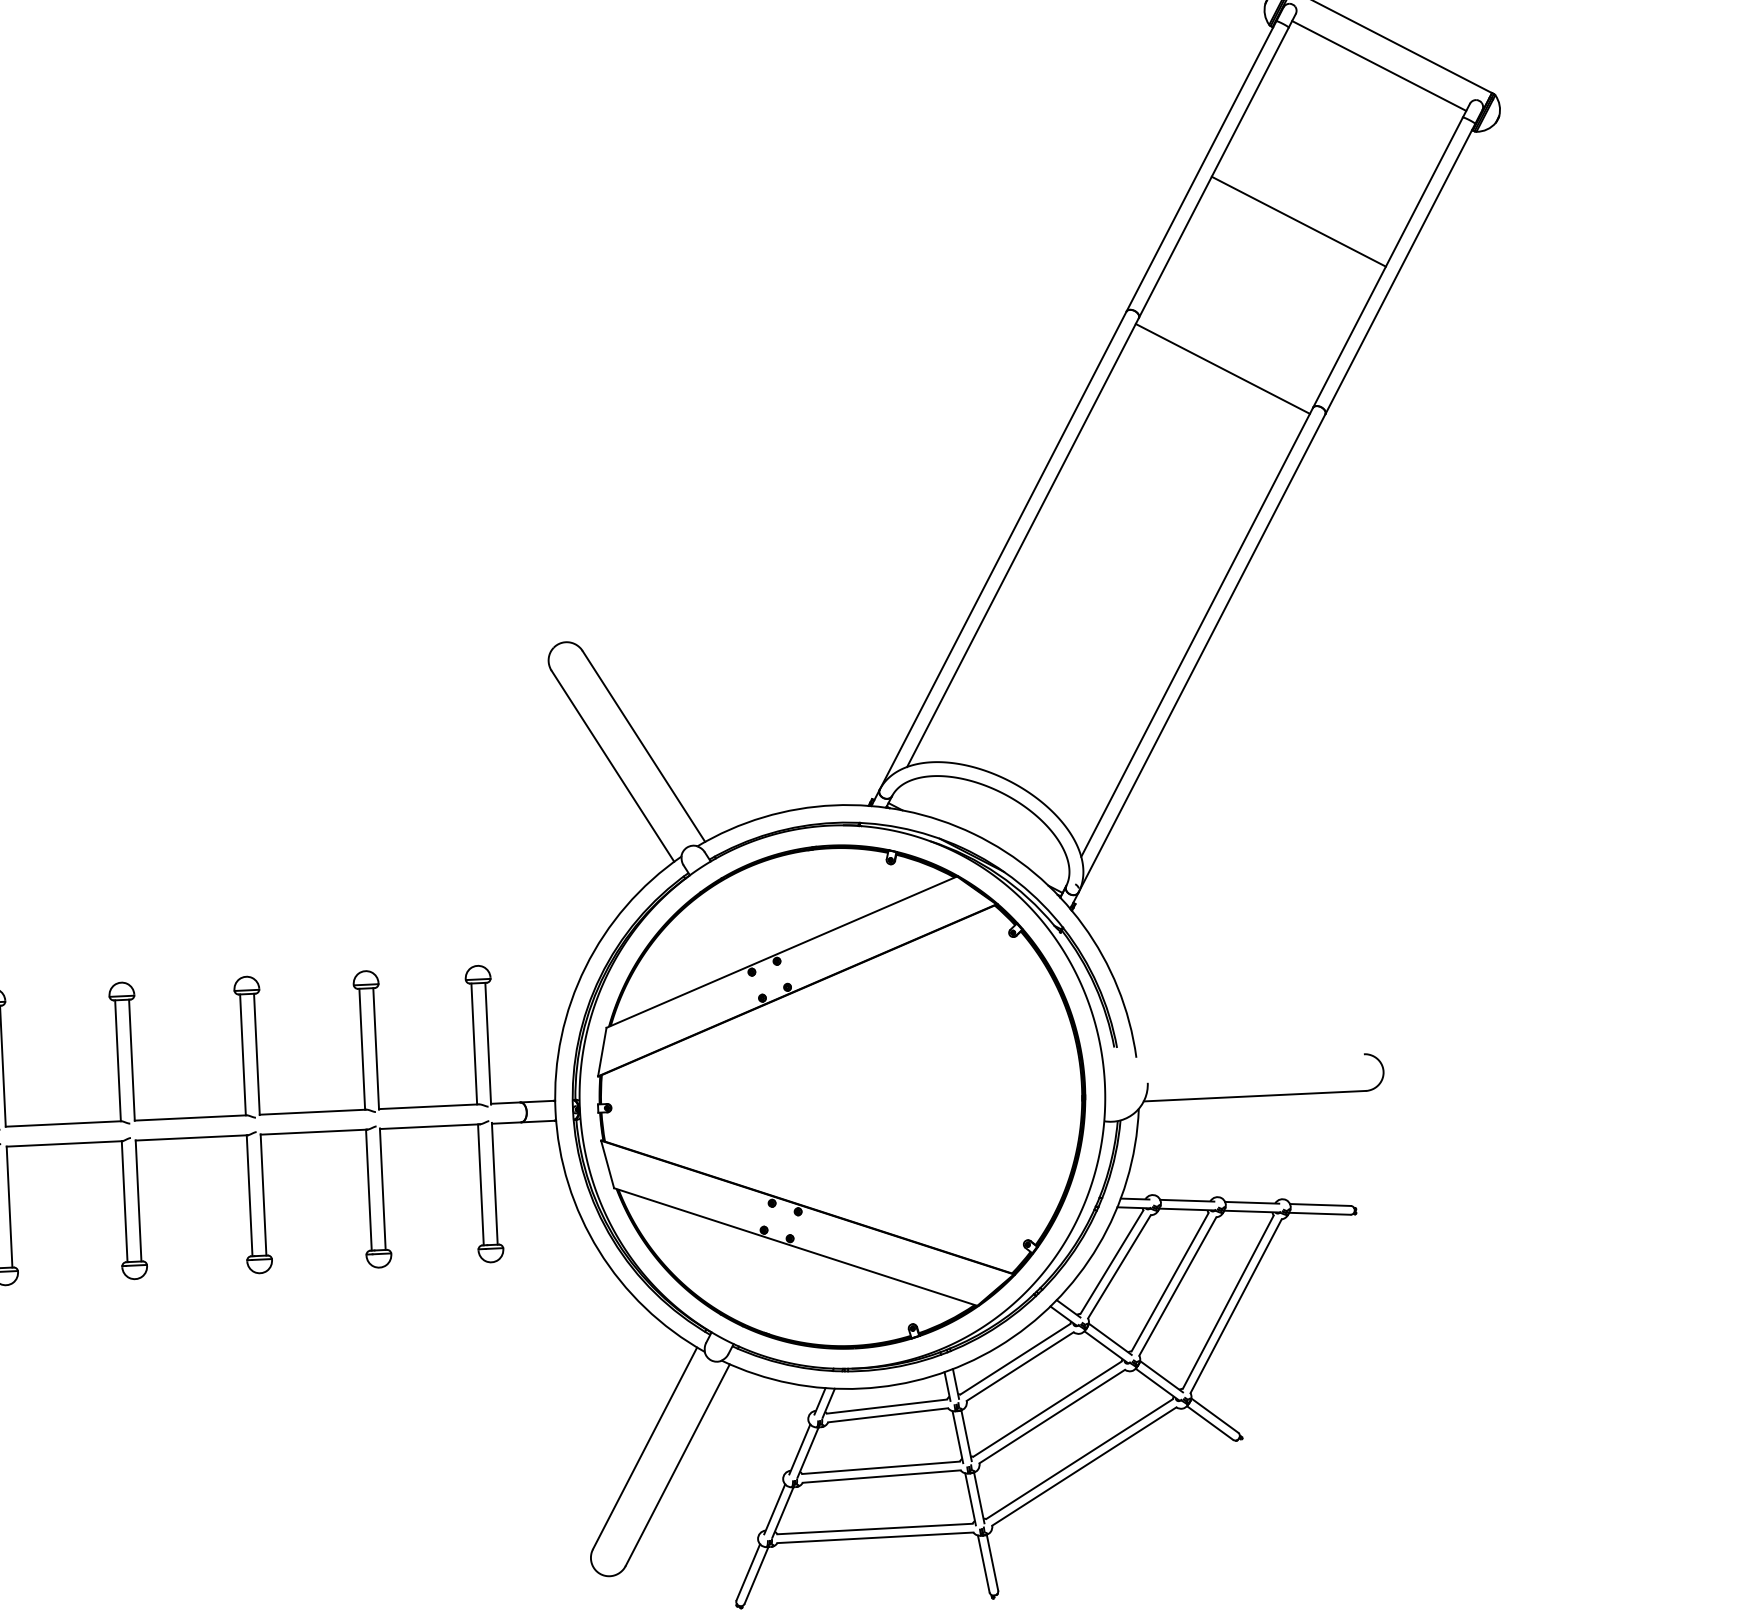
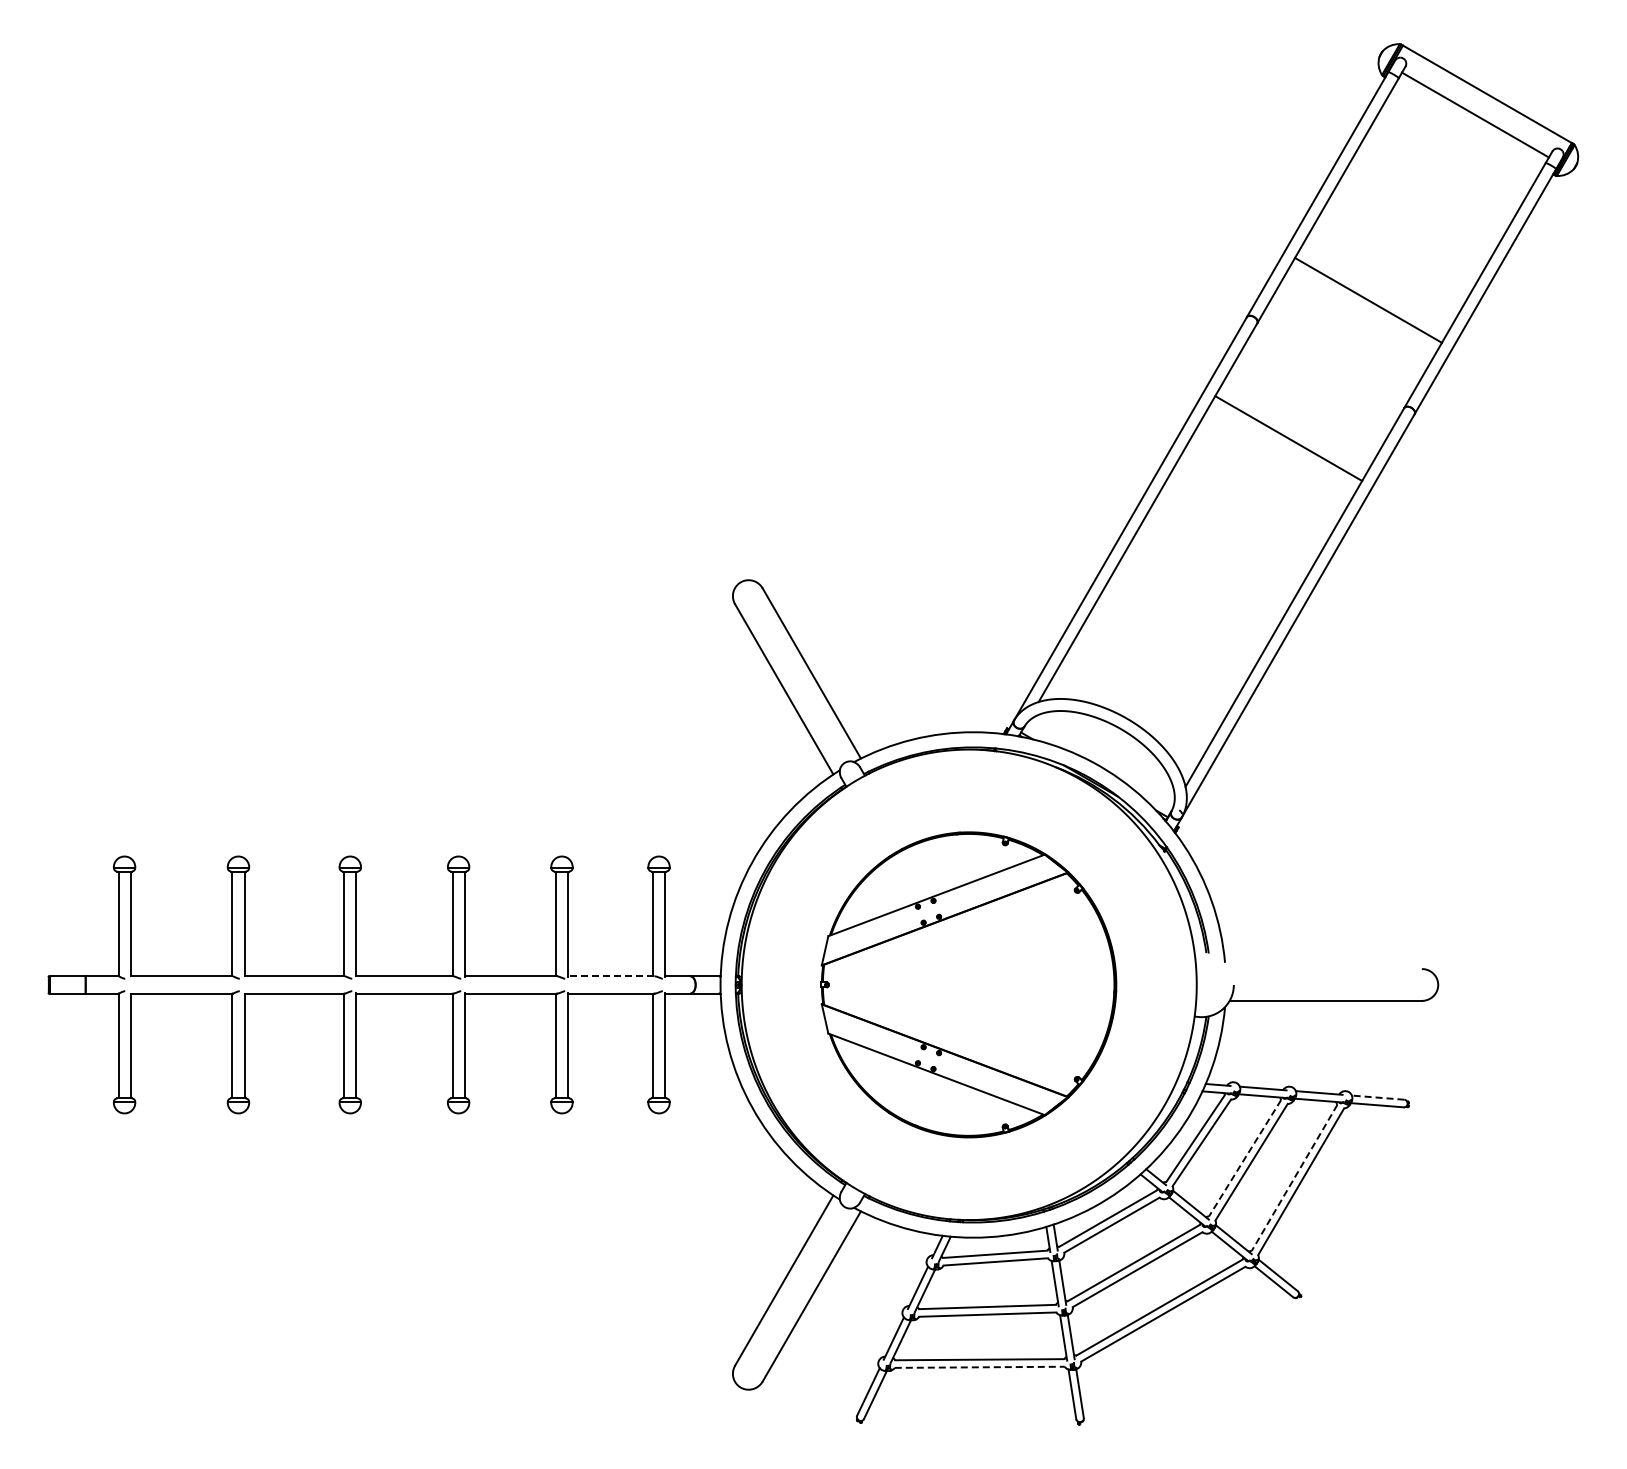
line: (1298, 221) -> (1368, 300), moved
line: (1222, 368) -> (1288, 438), moved
part: (841, 1096) -> (968, 984), size x0.7
line: (428, 1106) -> (610, 976), solid -> dashed
line: (1319, 1204) -> (1377, 1097), solid -> dashed
line: (1169, 1282) -> (1244, 1158), solid -> dashed
line: (1228, 1301) -> (1294, 1177), solid -> dashed
line: (875, 1538) -> (979, 1367), solid -> dashed

